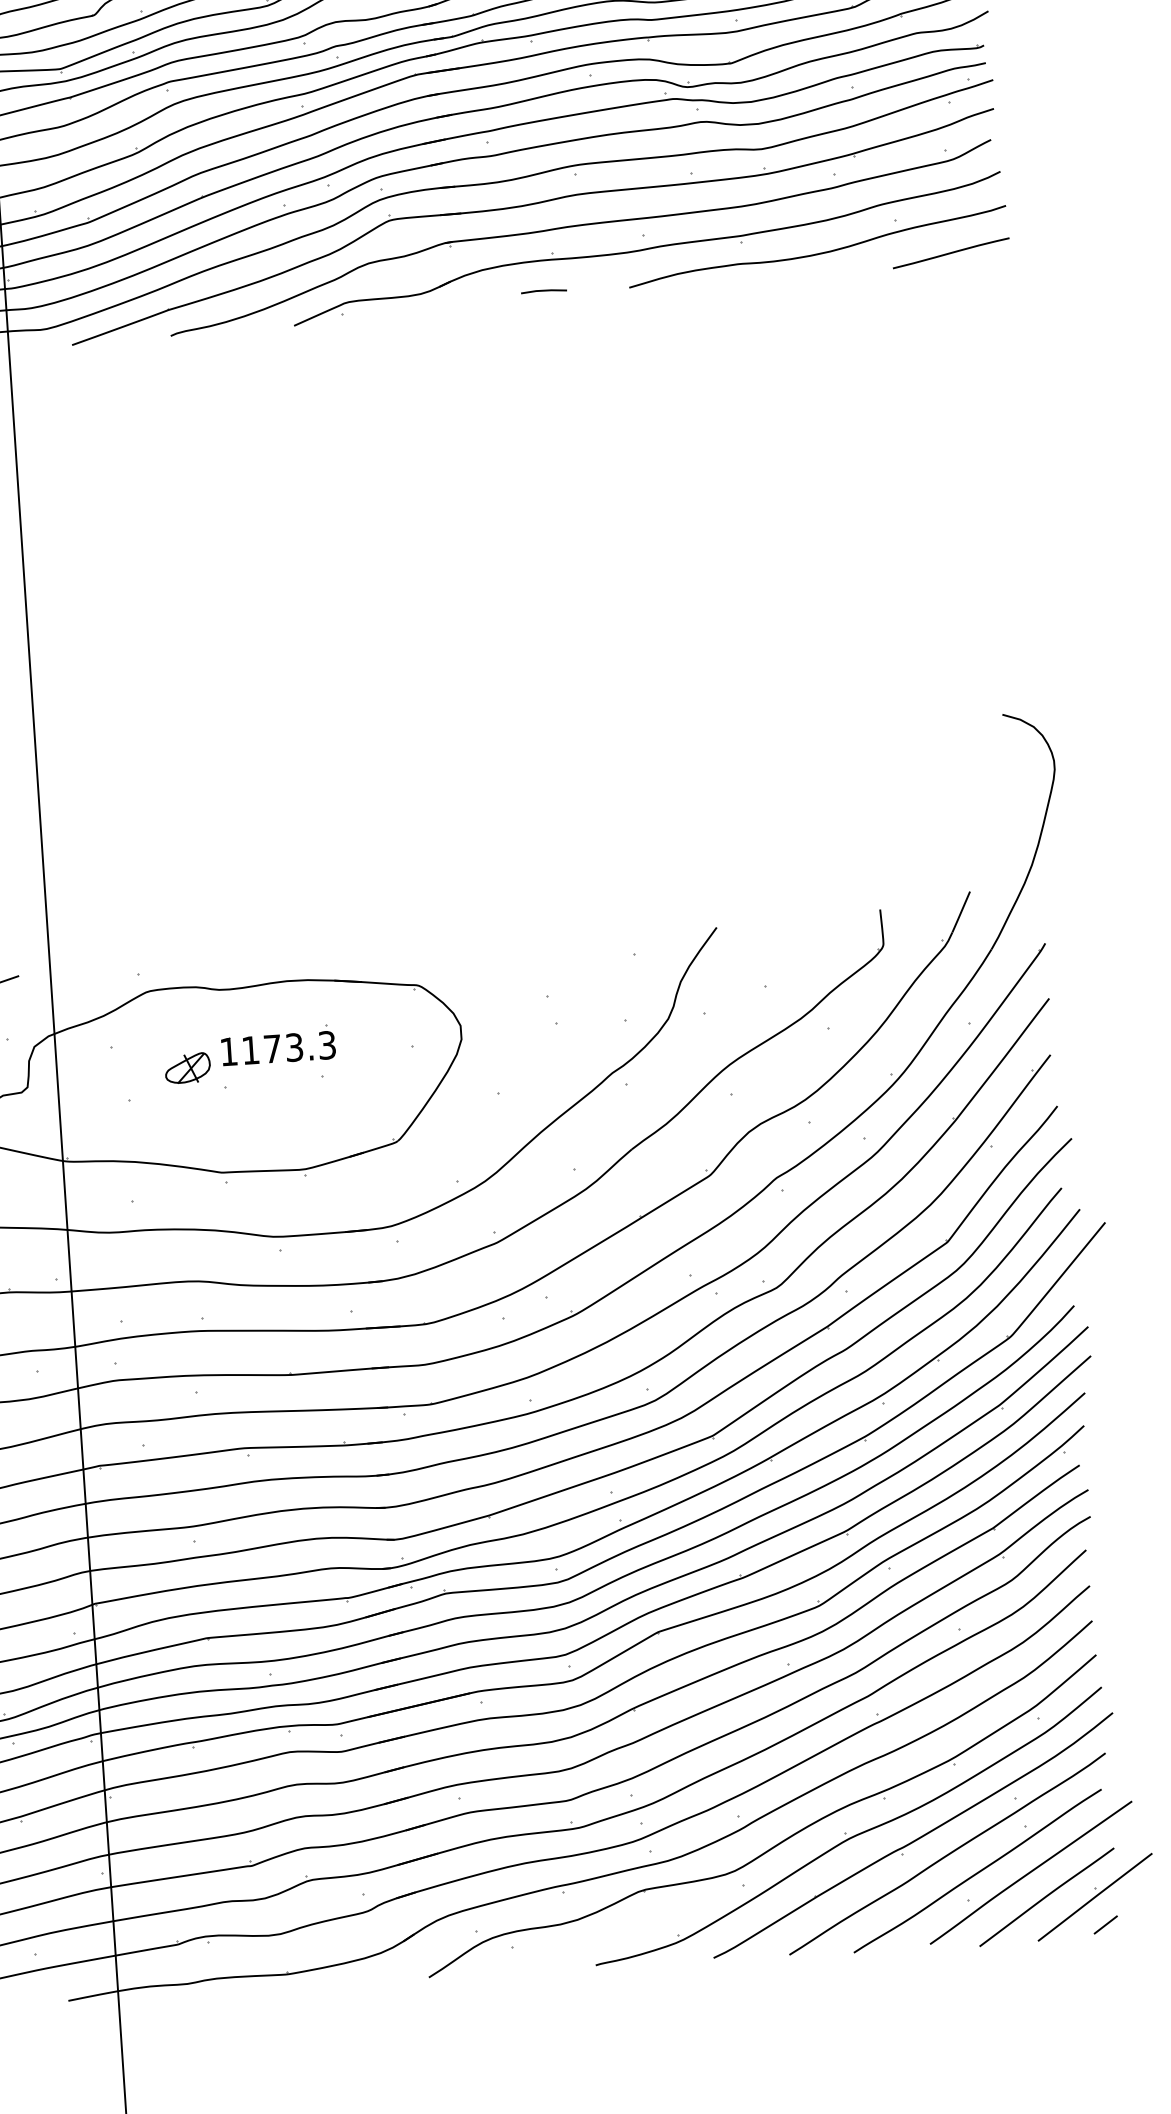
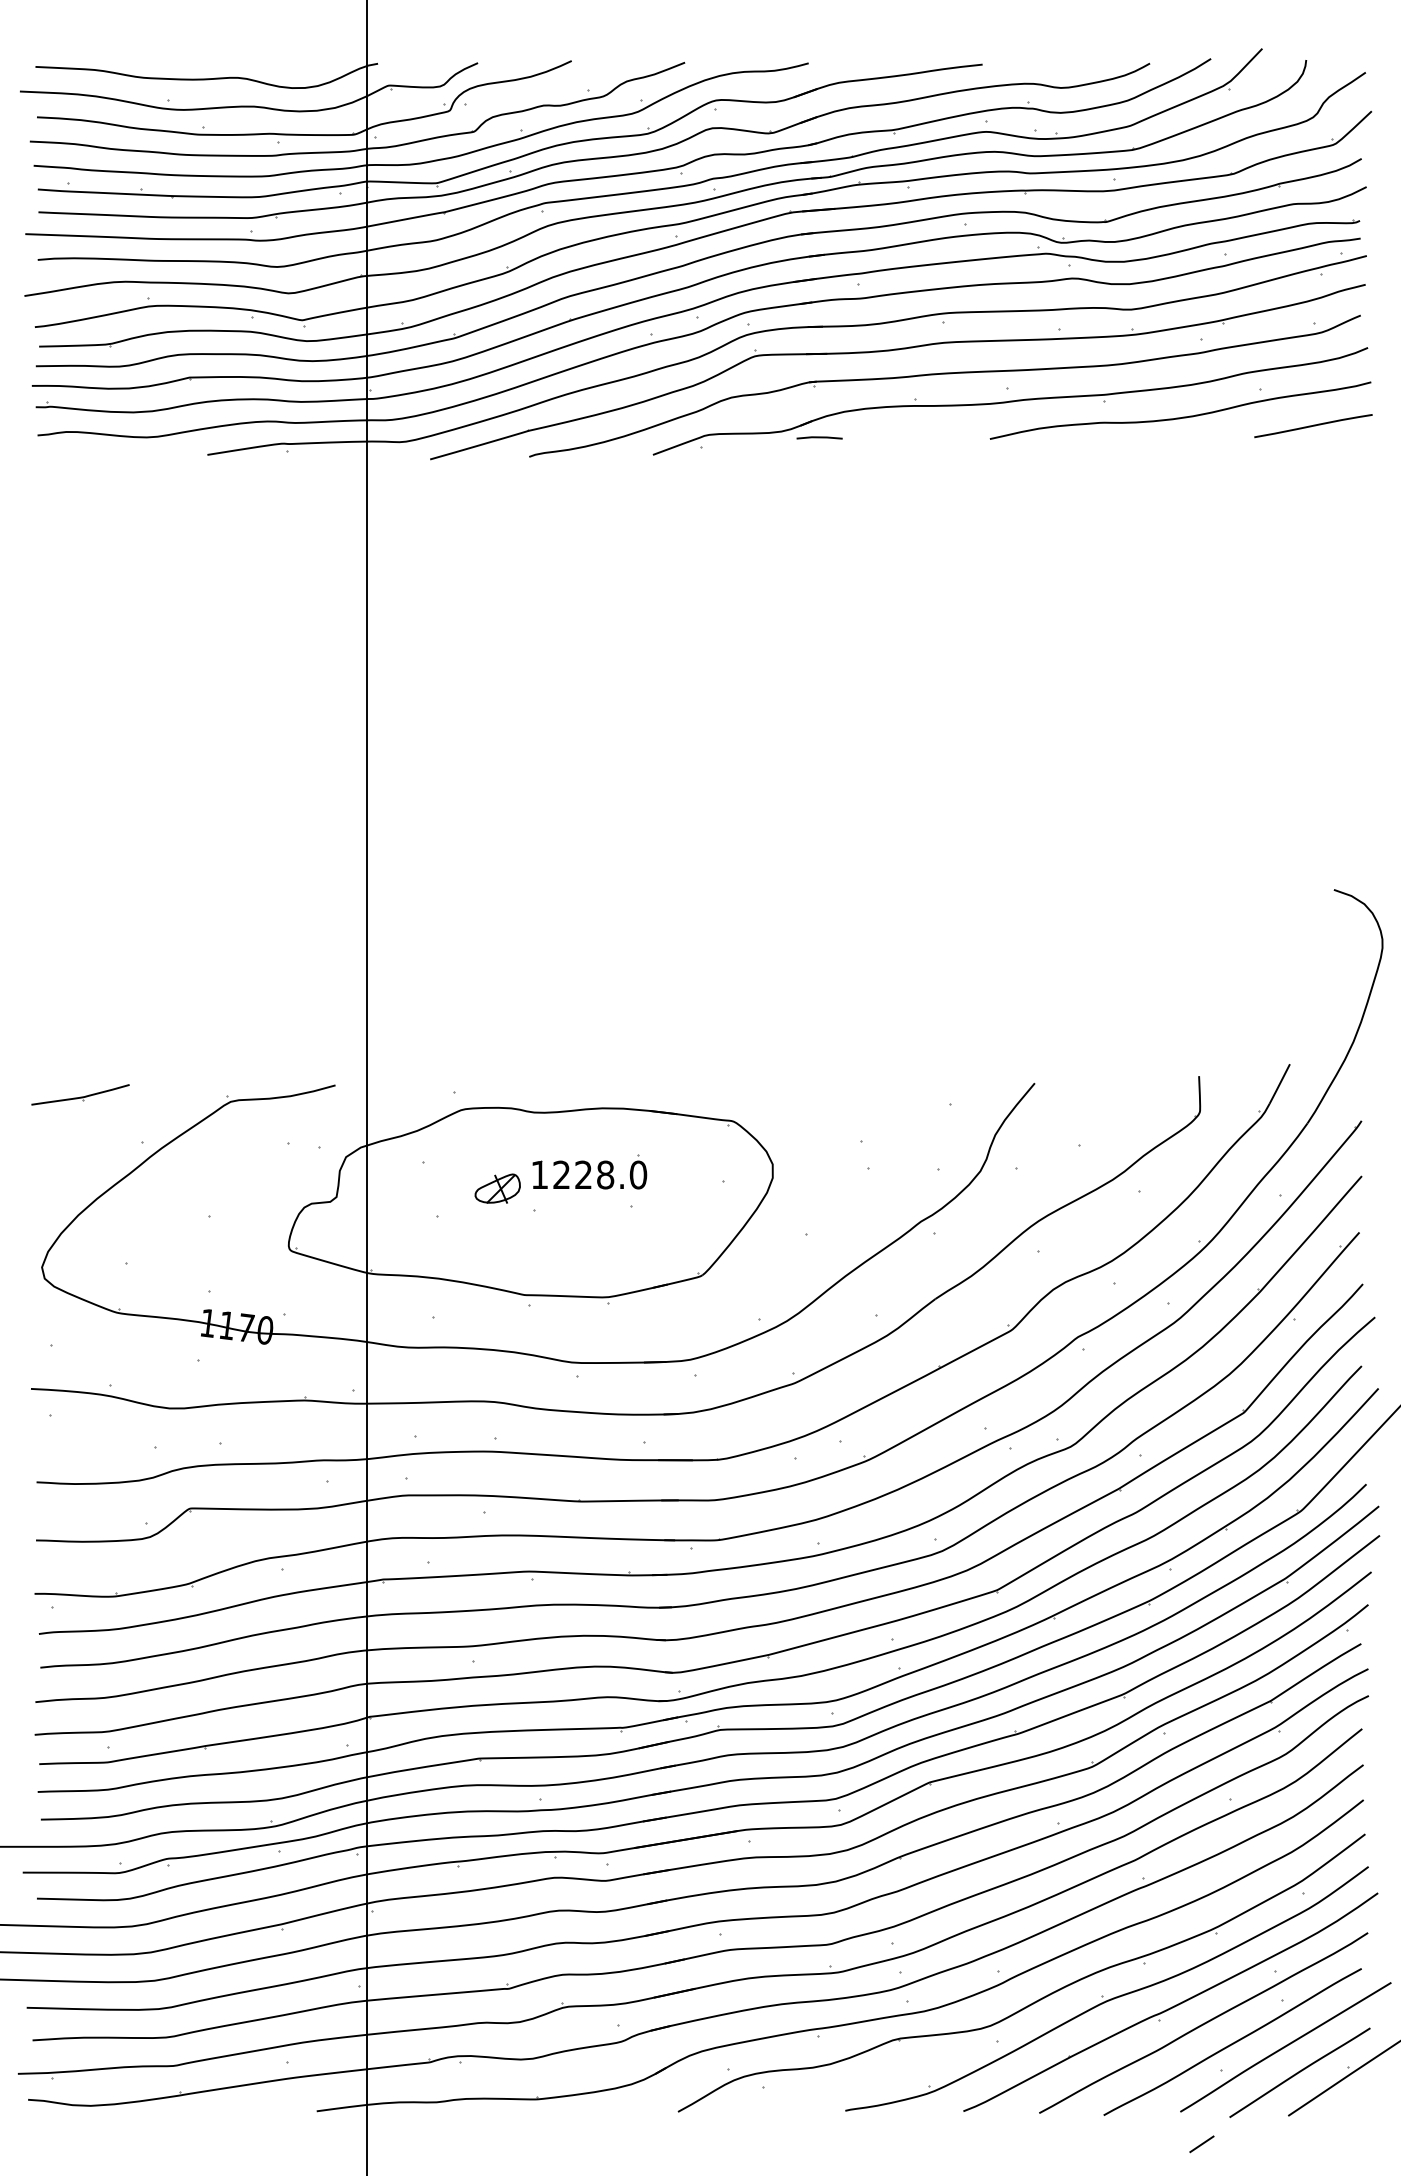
line: (543, 290) -> (819, 437), moved
text: (289, 1047) -> (600, 1174), 1173.3 -> 1228.0
line: (1105, 1925) -> (1201, 2144), moved

